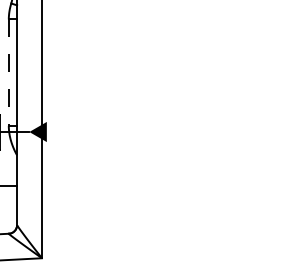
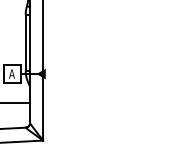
line: (8, 74) -> (25, 43), dashed -> solid

